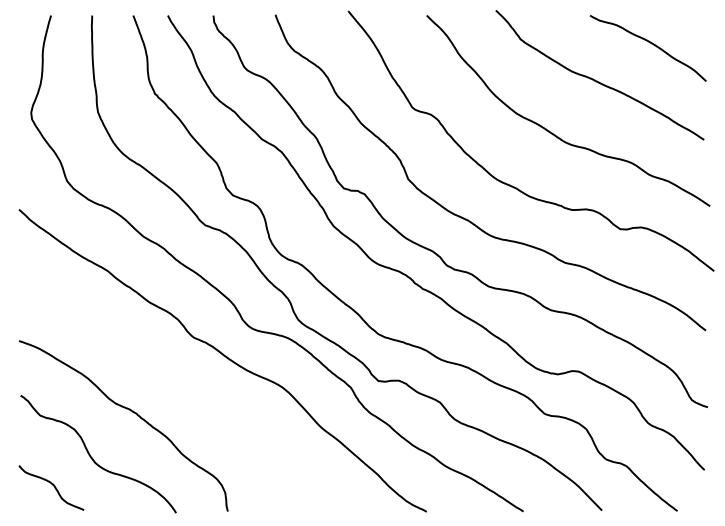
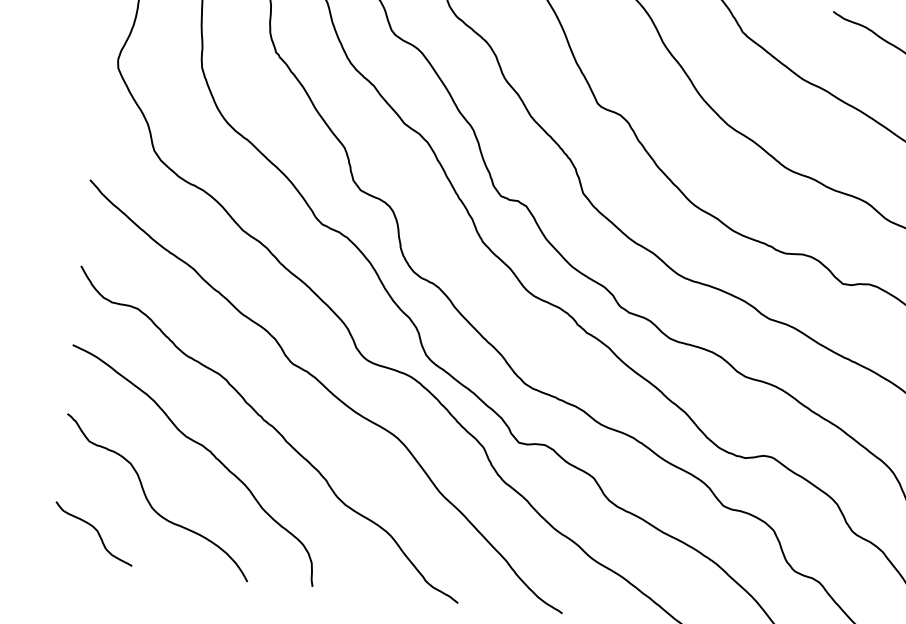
curve: (183, 390) -> (272, 428), added

